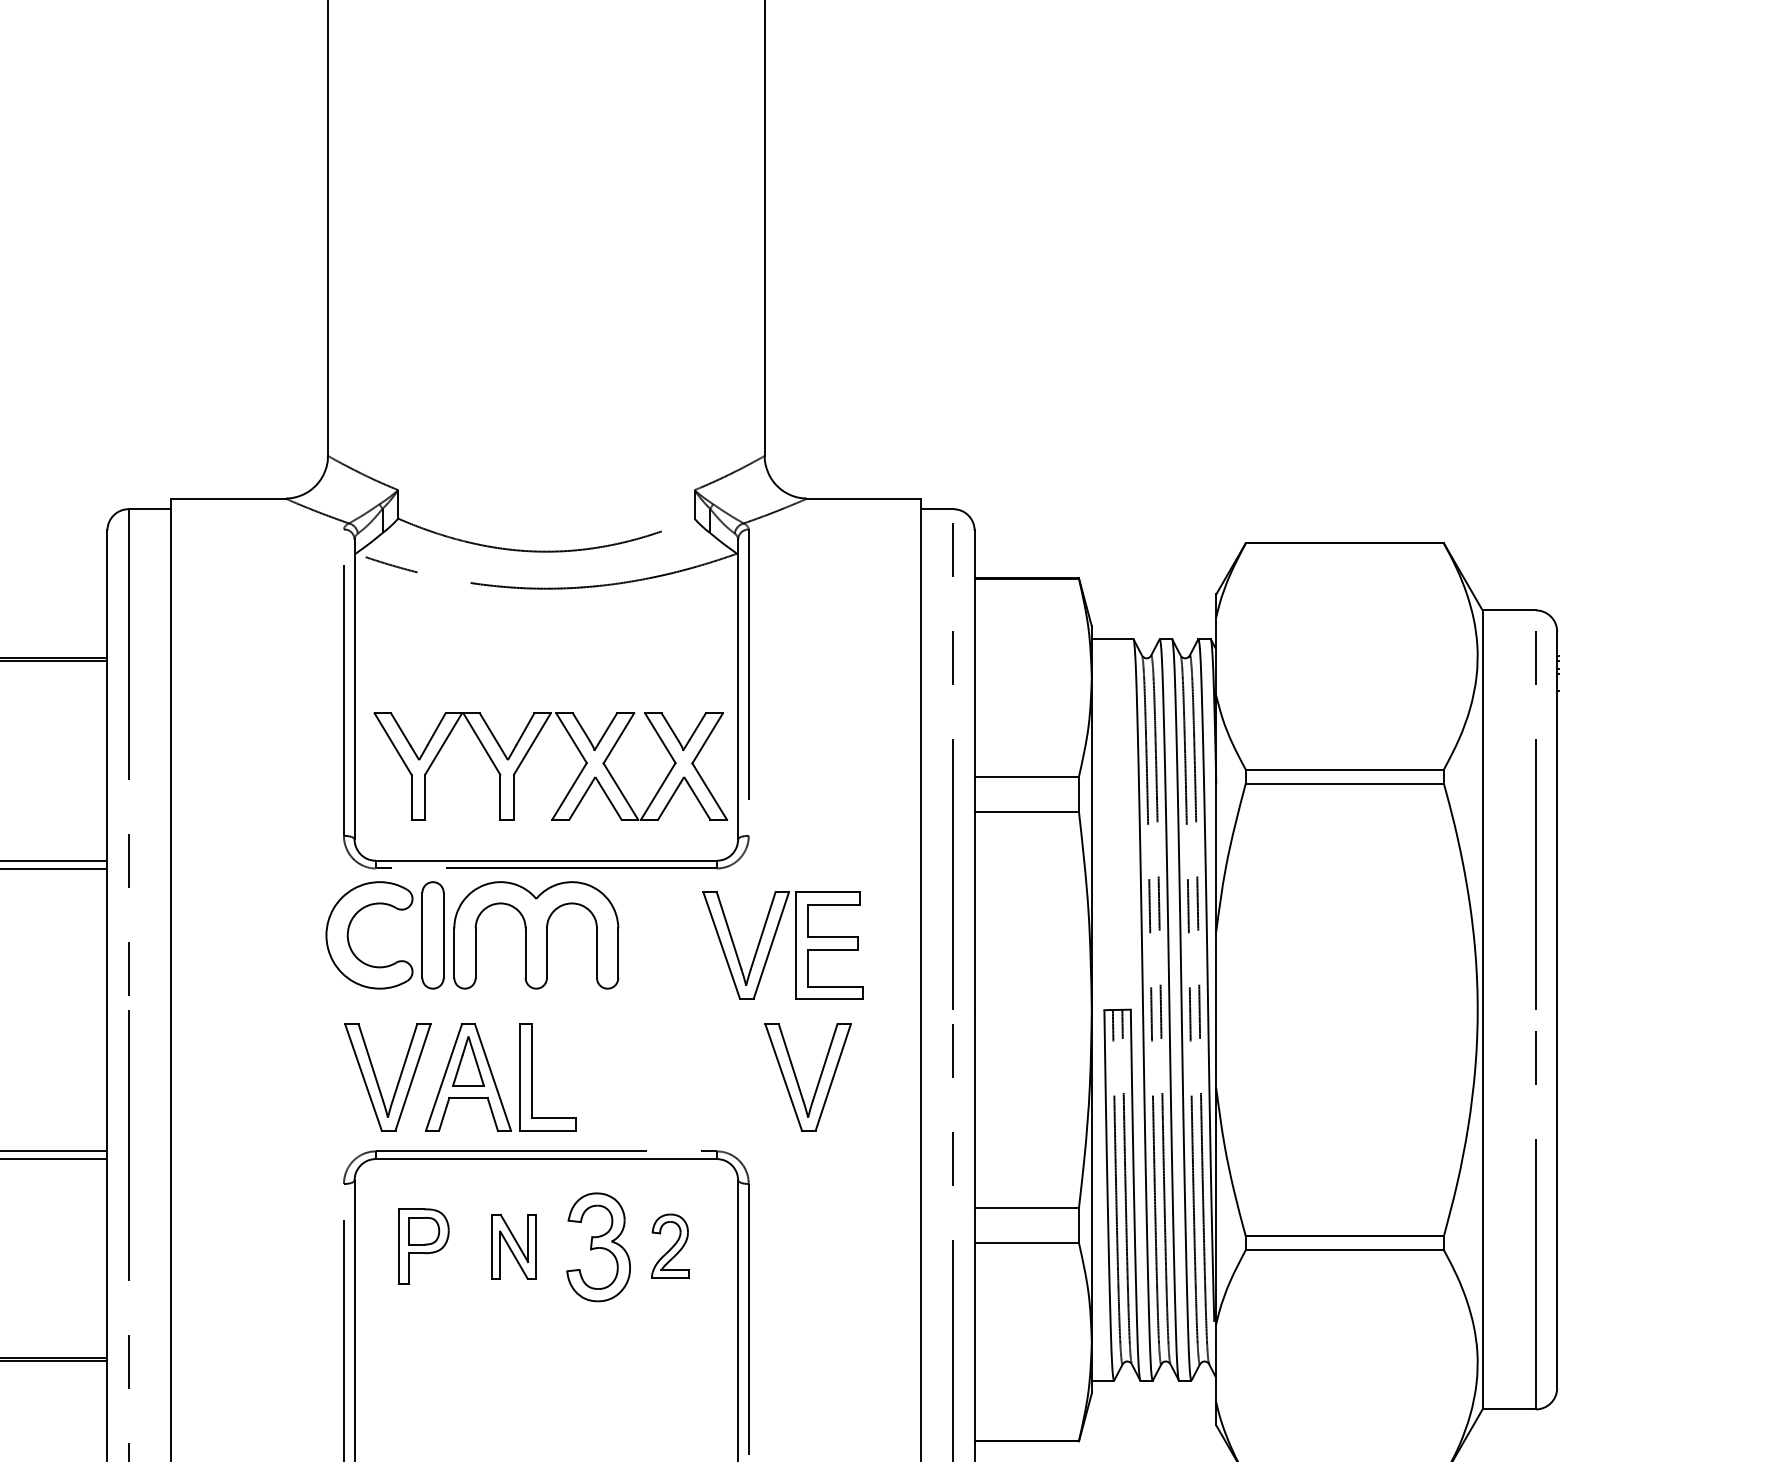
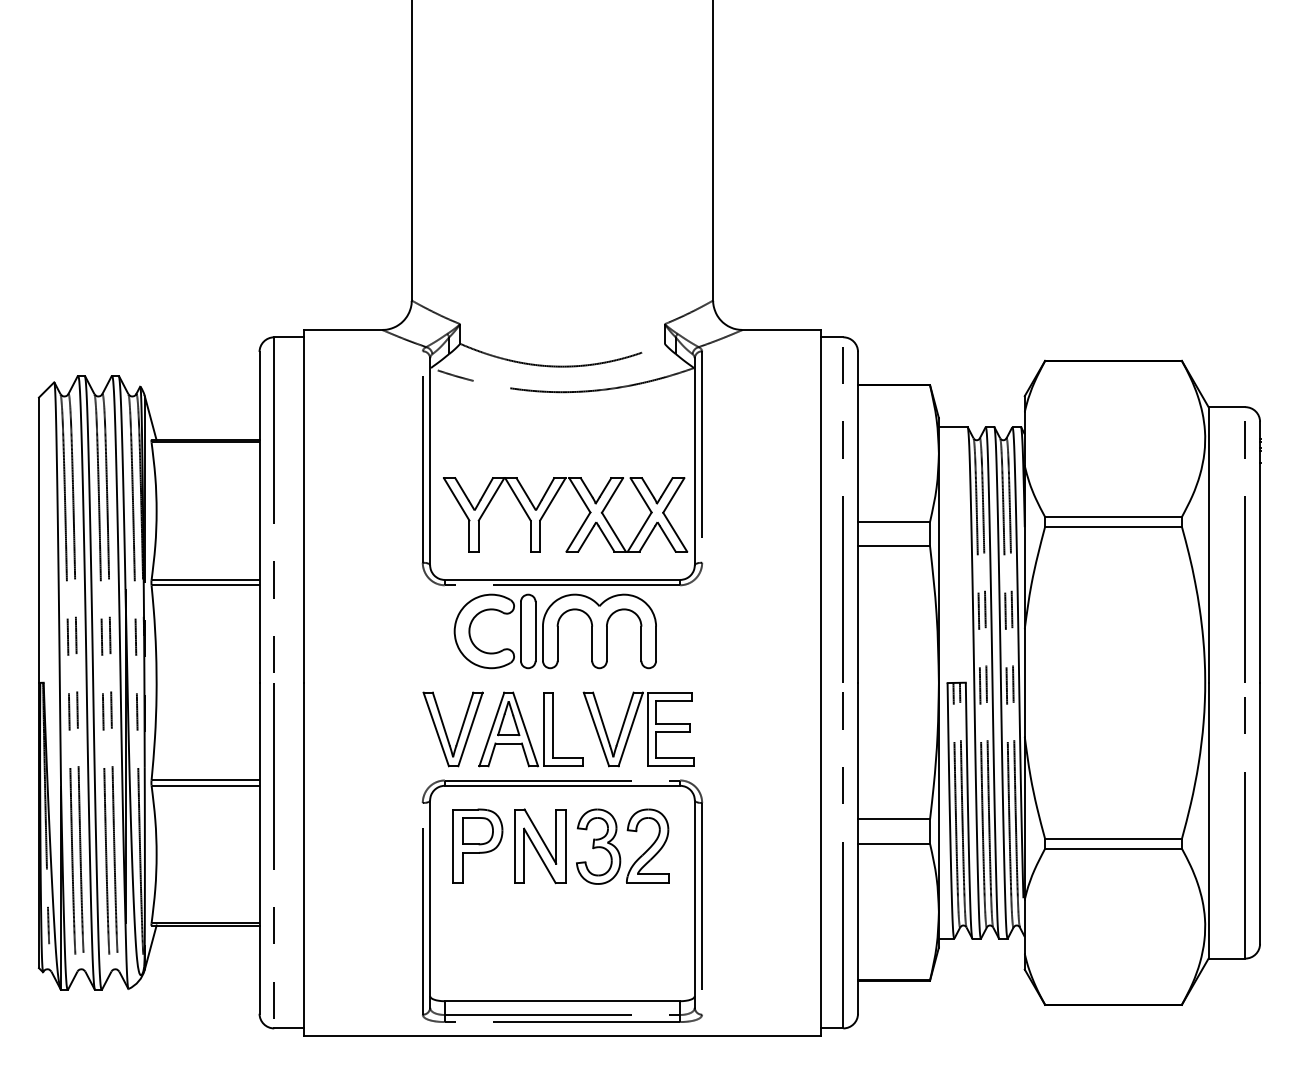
part: (471, 935) -> (554, 631), moved
part: (773, 942) -> (632, 727), moved
part: (798, 1080) -> (736, 731), removed
part: (423, 1245) -> (477, 845), size x1.43
part: (669, 1245) -> (647, 845), size x1.67
part: (514, 1247) -> (540, 846), size x1.67

